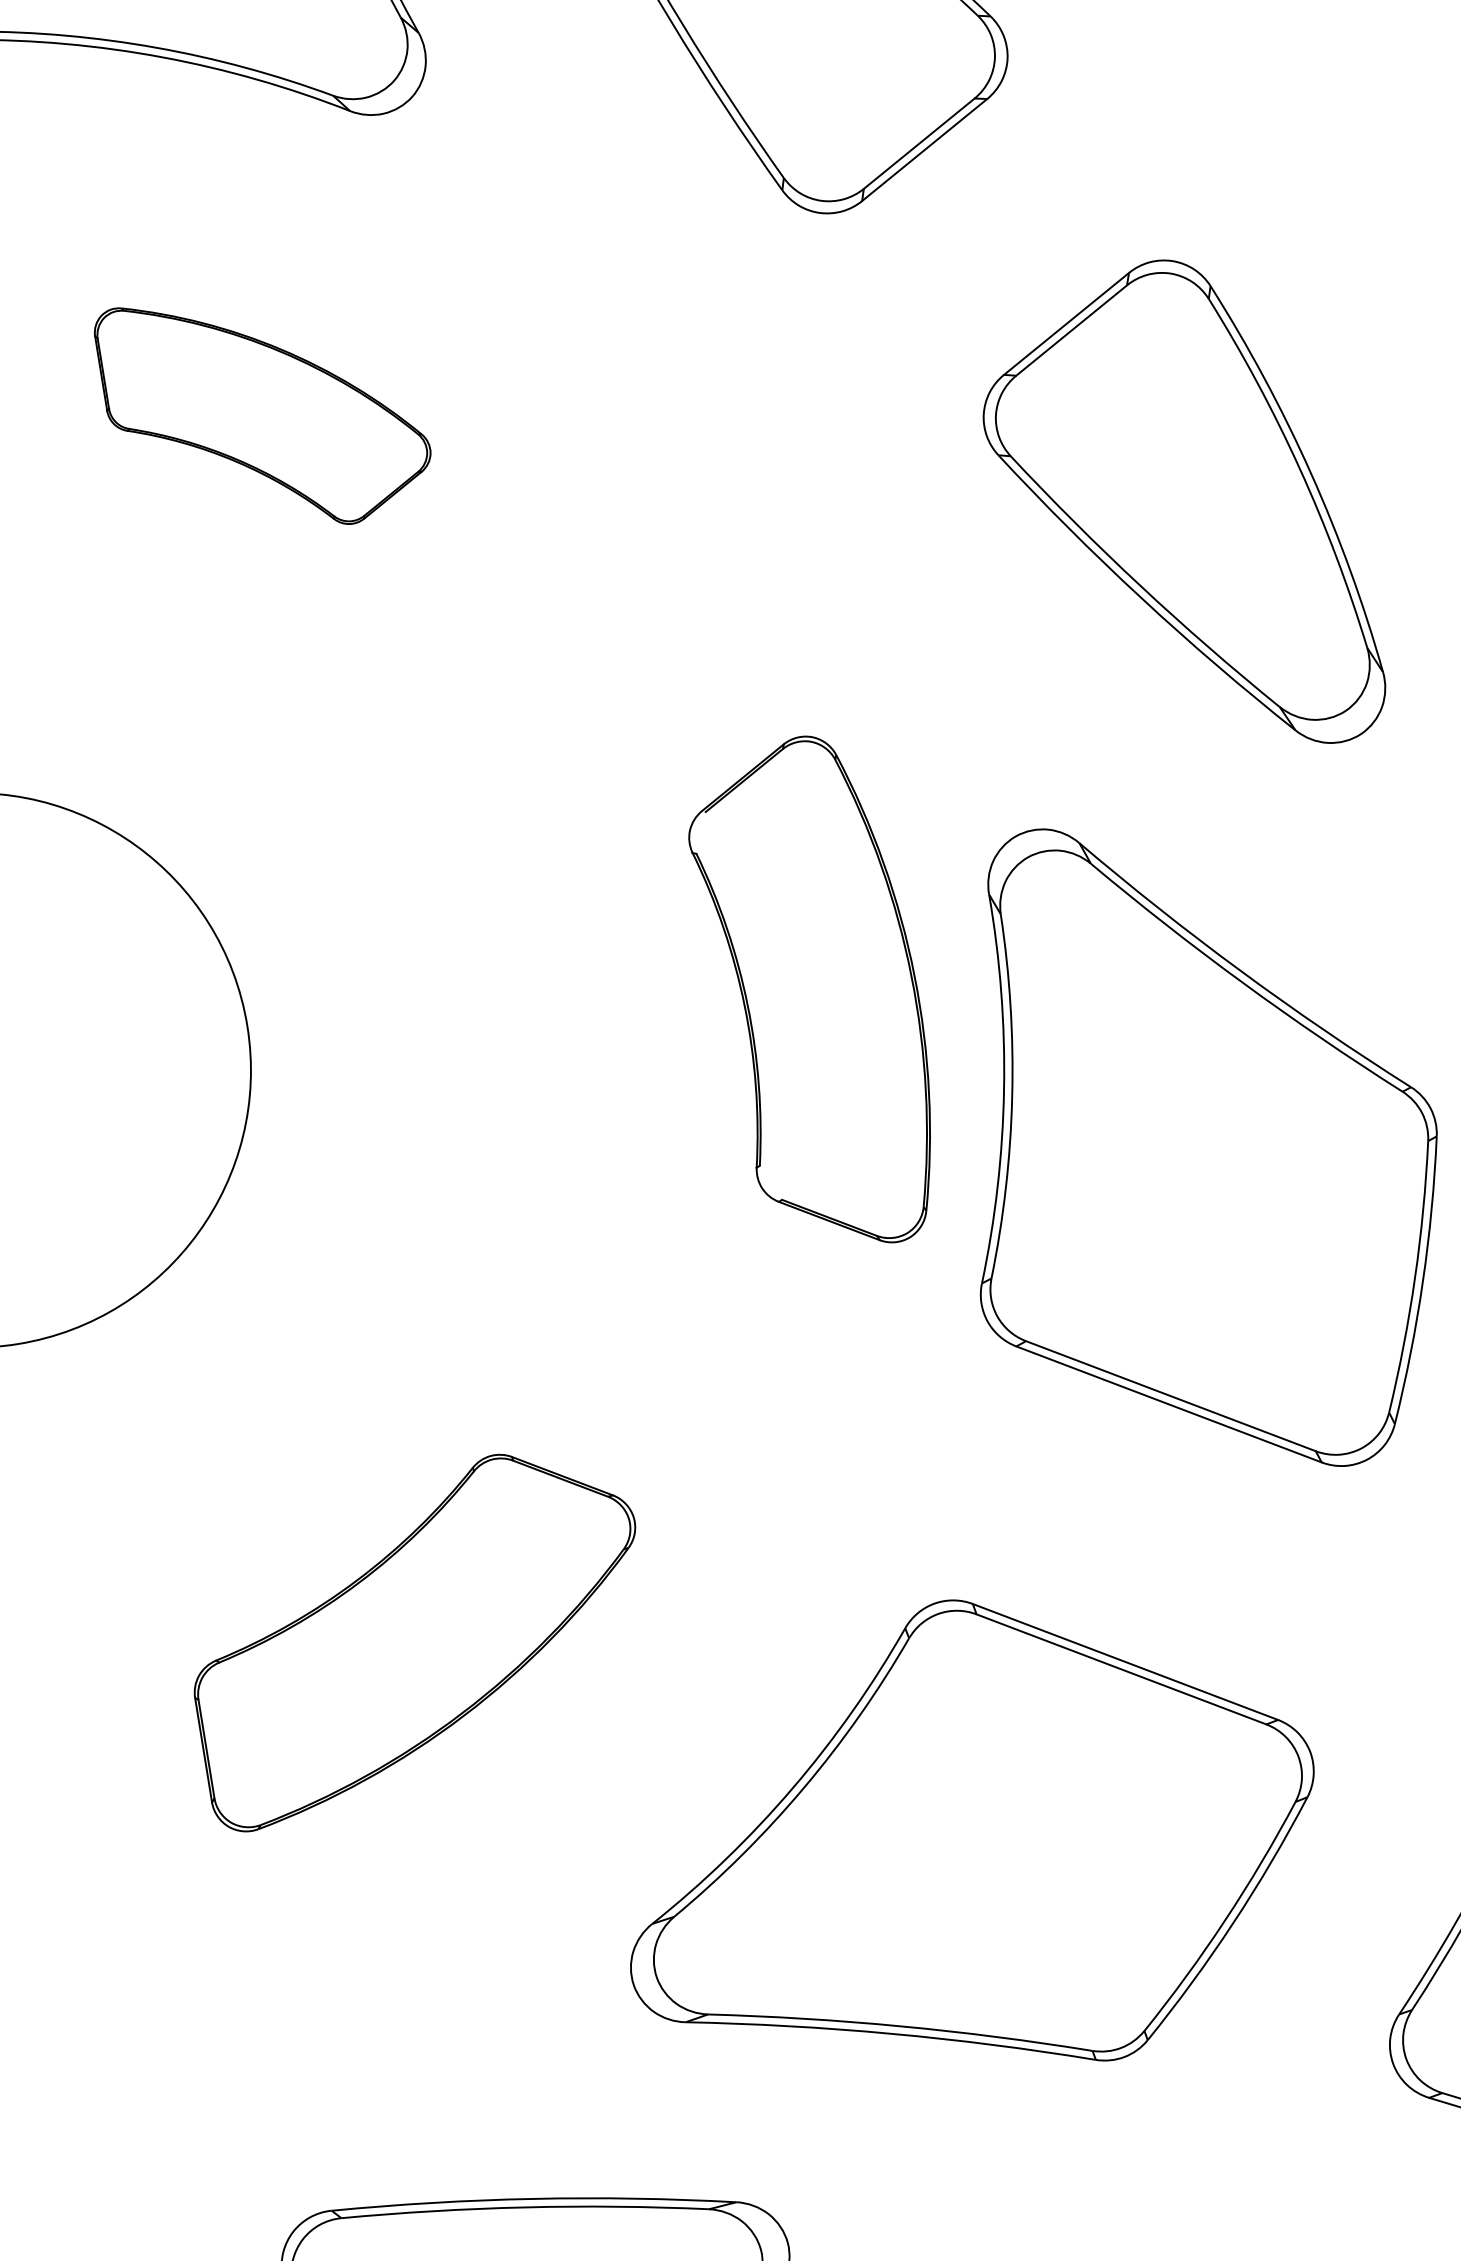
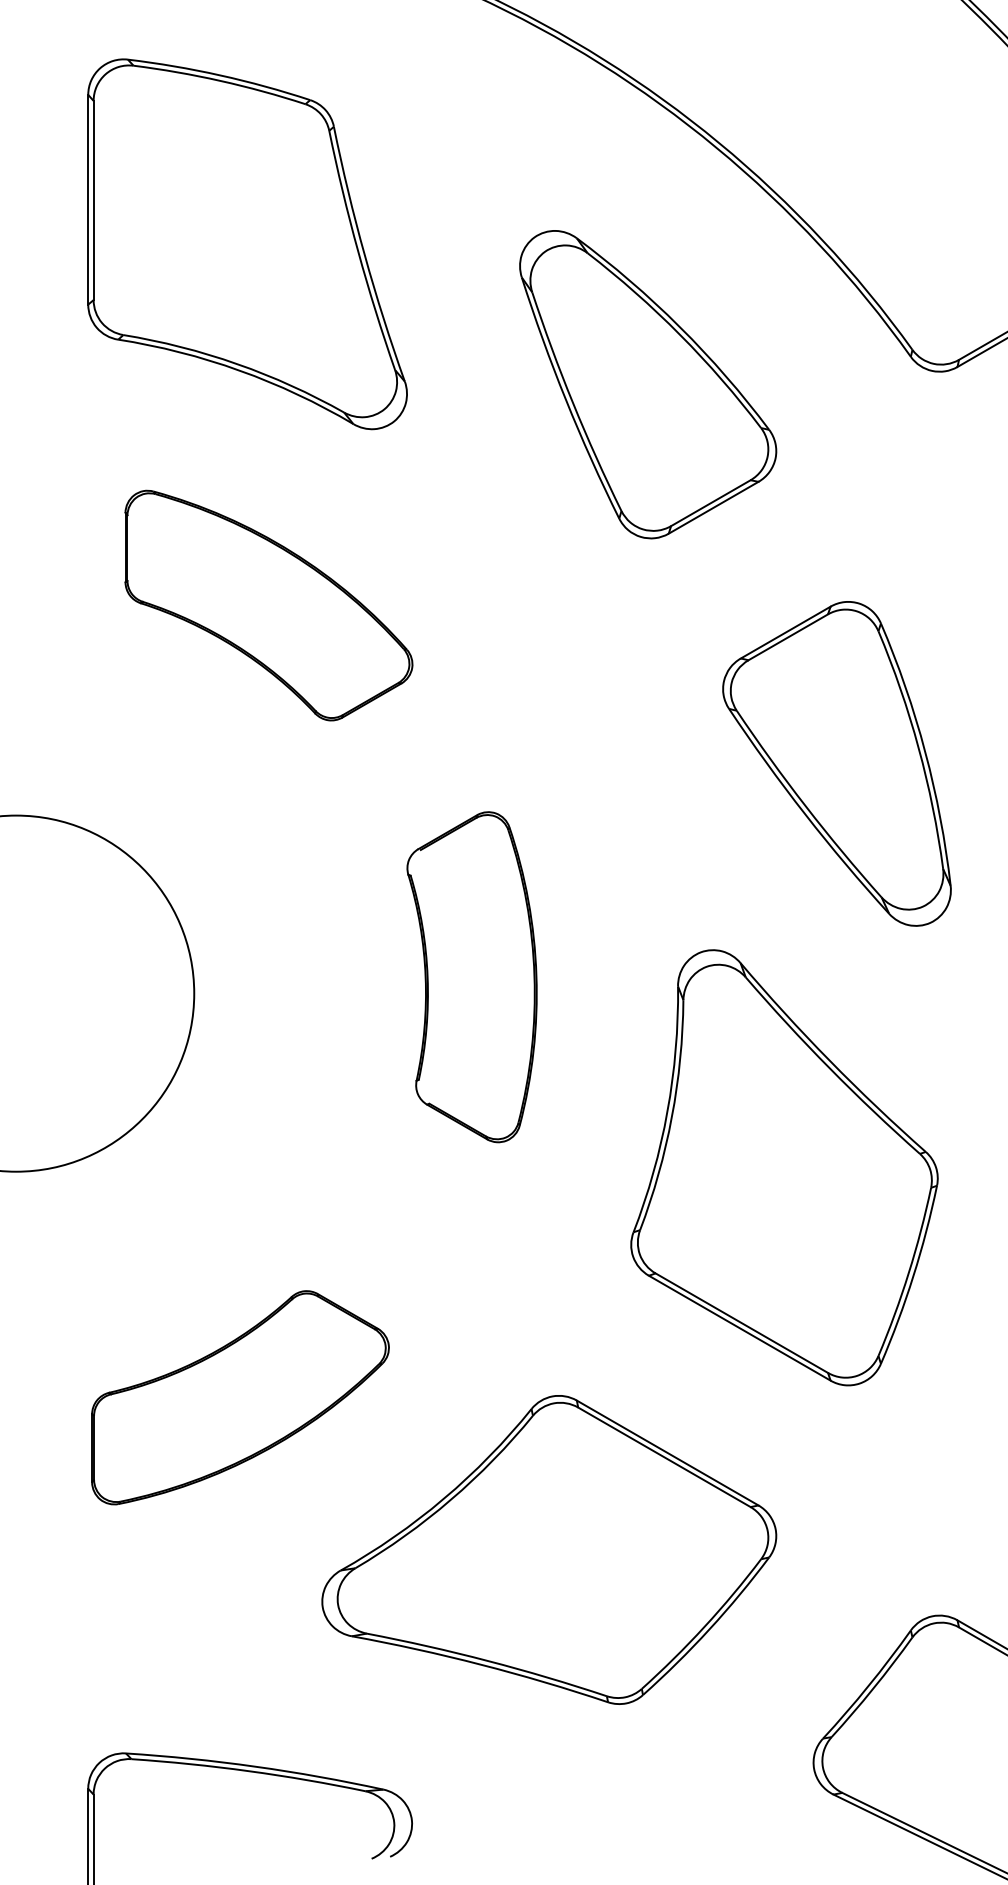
part: (264, 411) -> (268, 605), size x1.43
part: (815, 995) -> (471, 977), moved
part: (967, 1839) -> (549, 1549), moved

